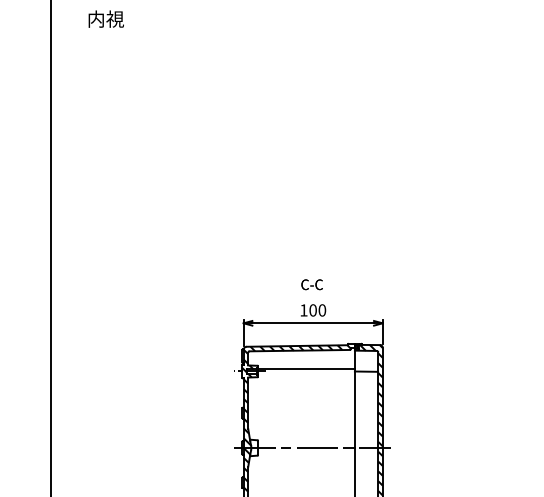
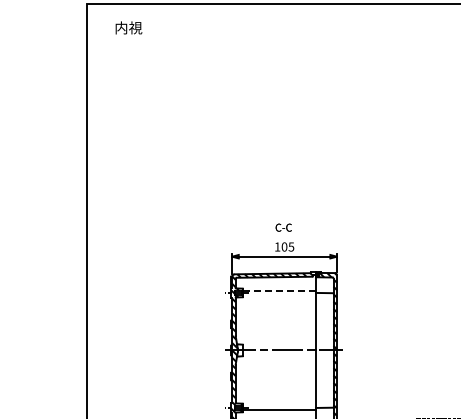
text: (322, 309) -> (291, 246), 100 -> 105
line: (307, 368) -> (280, 290), solid -> dashed

